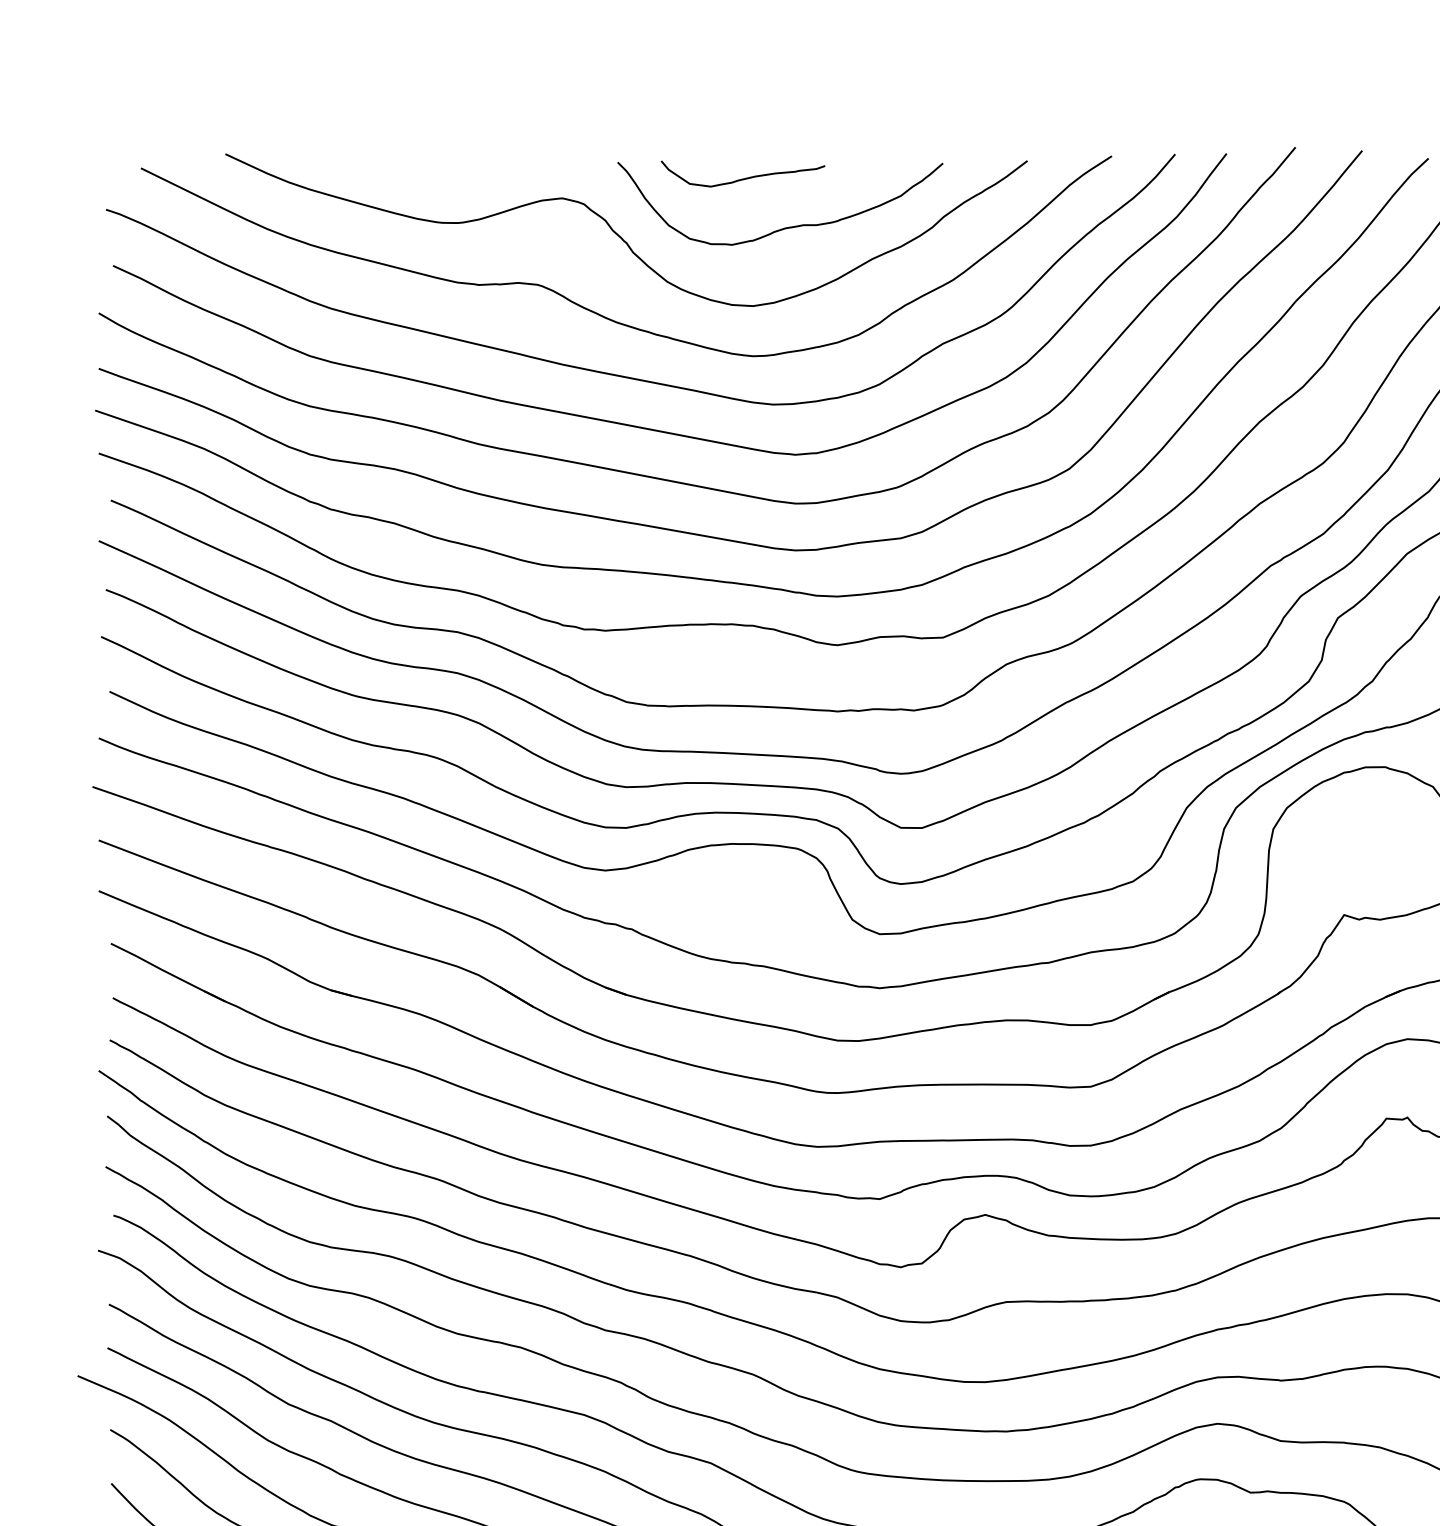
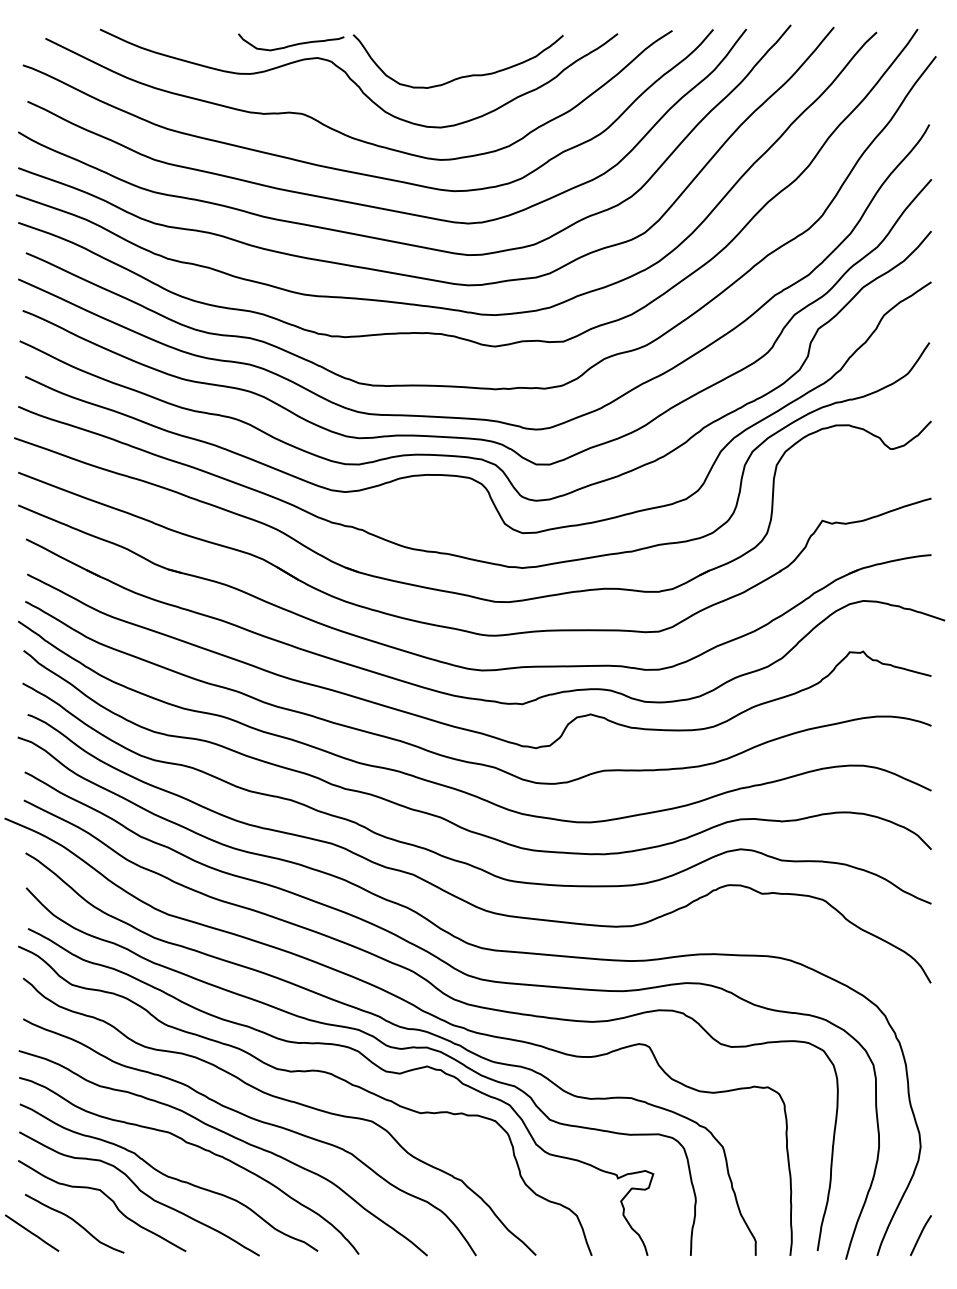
curve: (743, 177) -> (291, 44), moved

